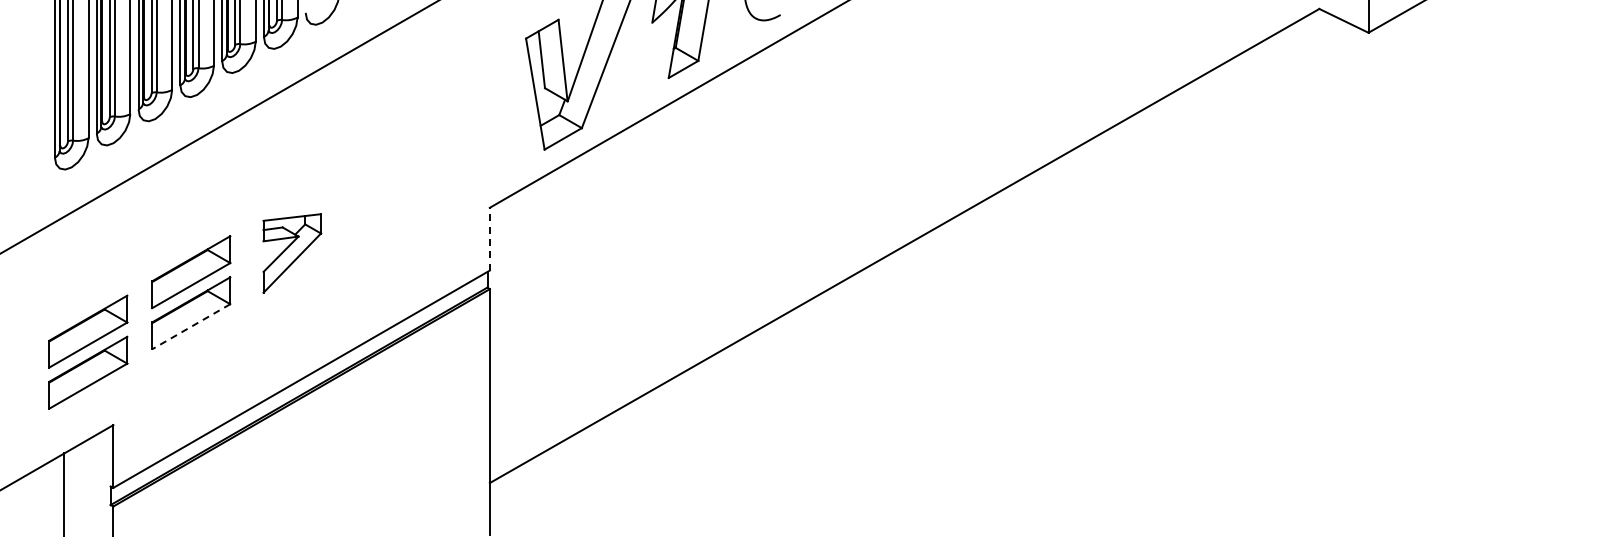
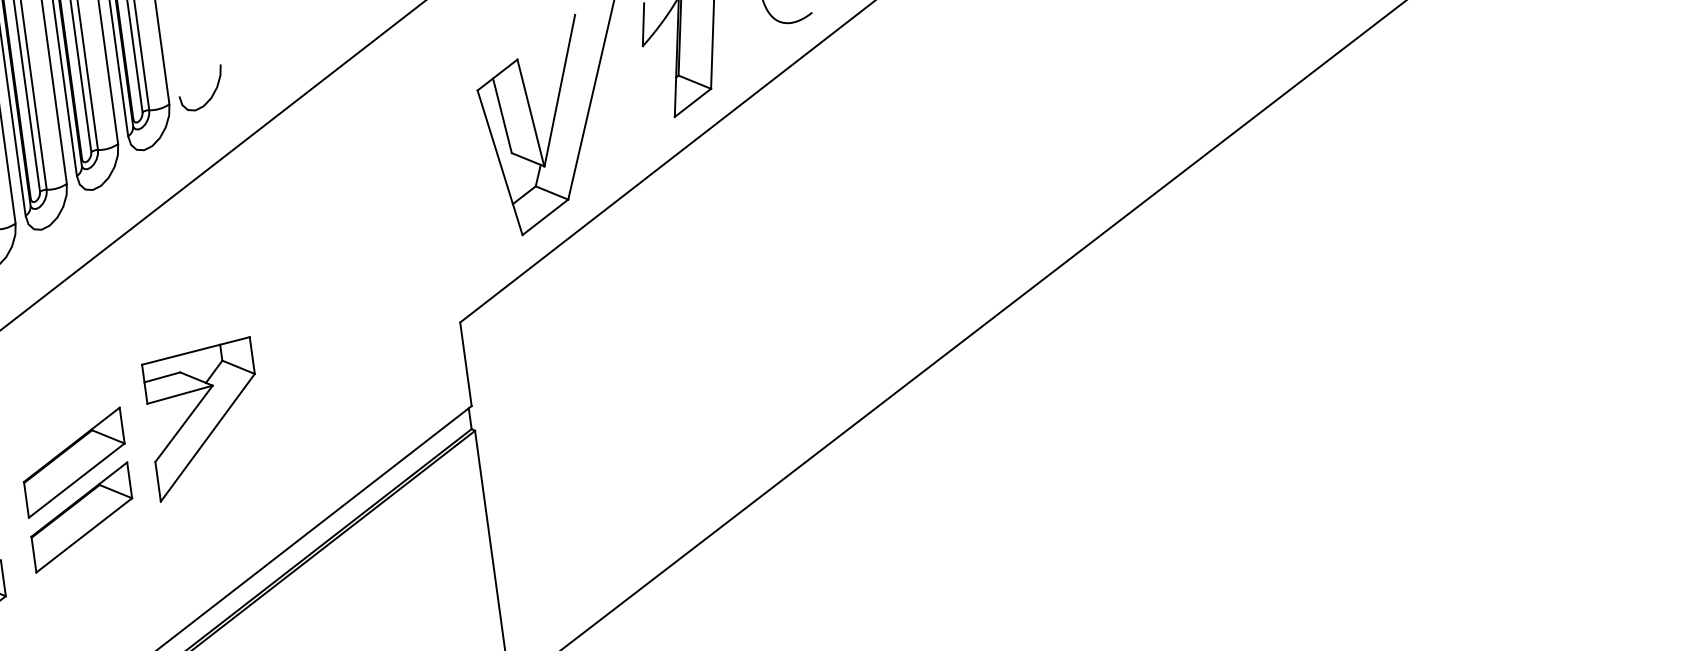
line: (489, 238) -> (465, 363), dashed -> solid
part: (292, 253) -> (205, 419), size x1.43
line: (190, 327) -> (83, 536), dashed -> solid

